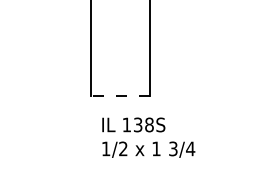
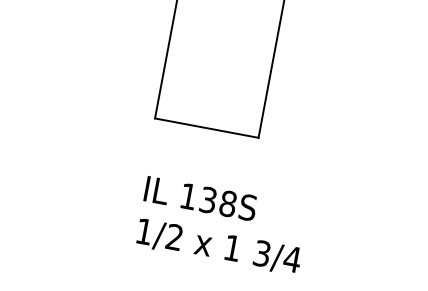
line: (120, 96) -> (206, 128), dashed -> solid
text: (148, 137) -> (222, 225), moved

